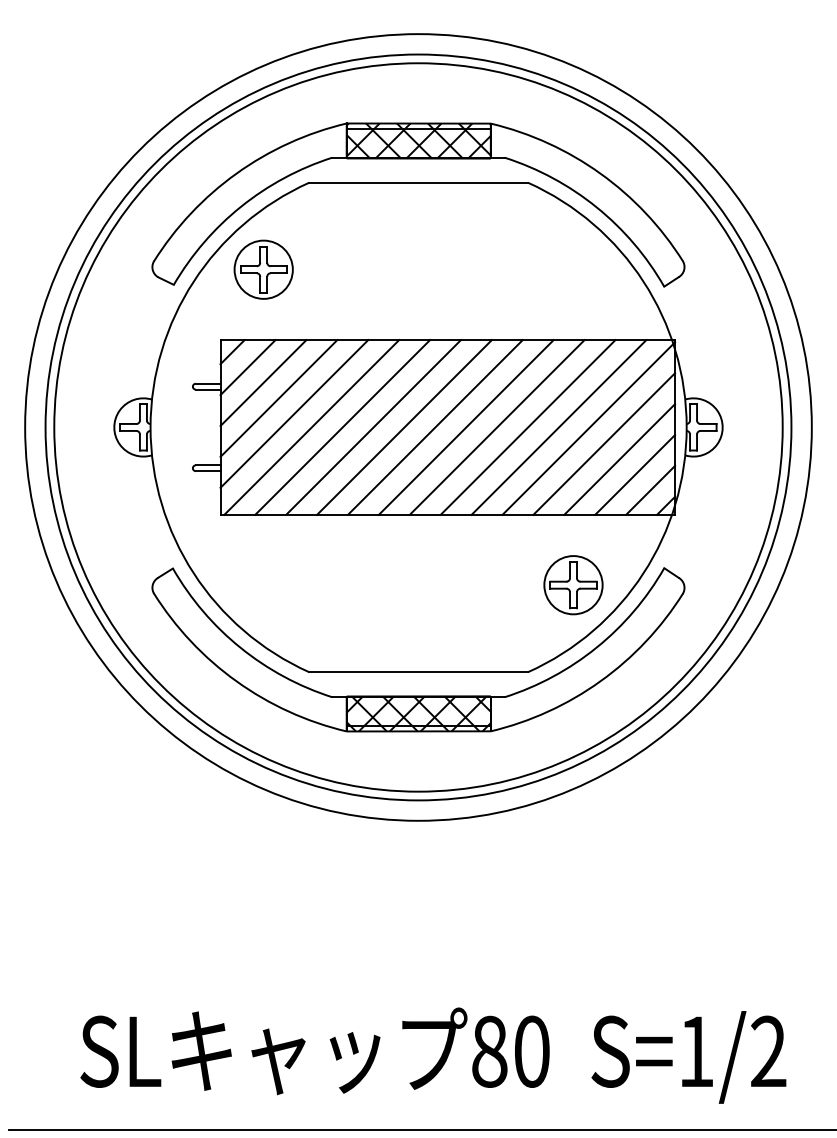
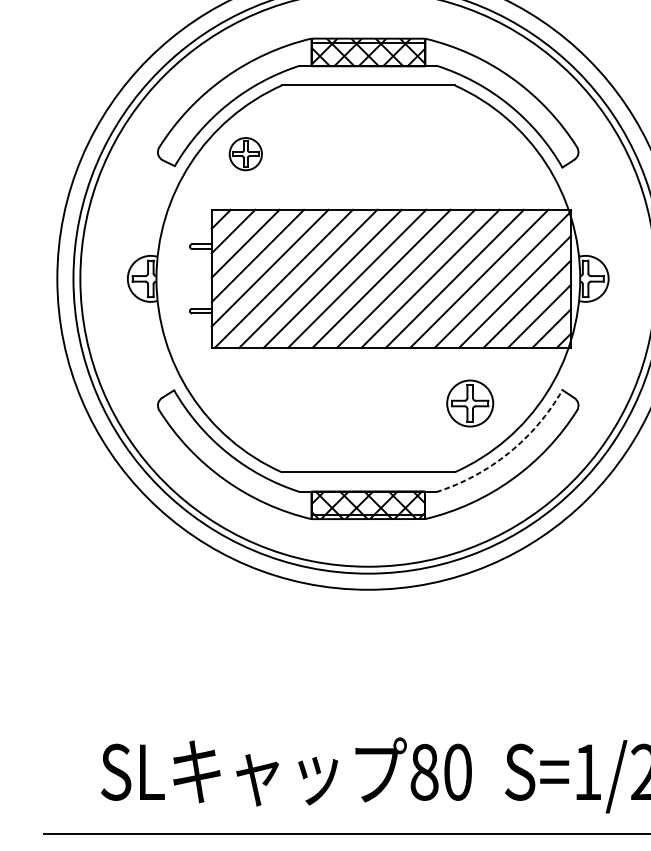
part: (263, 269) -> (245, 154), size x0.7
part: (573, 585) -> (470, 403), moved
arc: (596, 647) -> (508, 452), solid -> dashed

